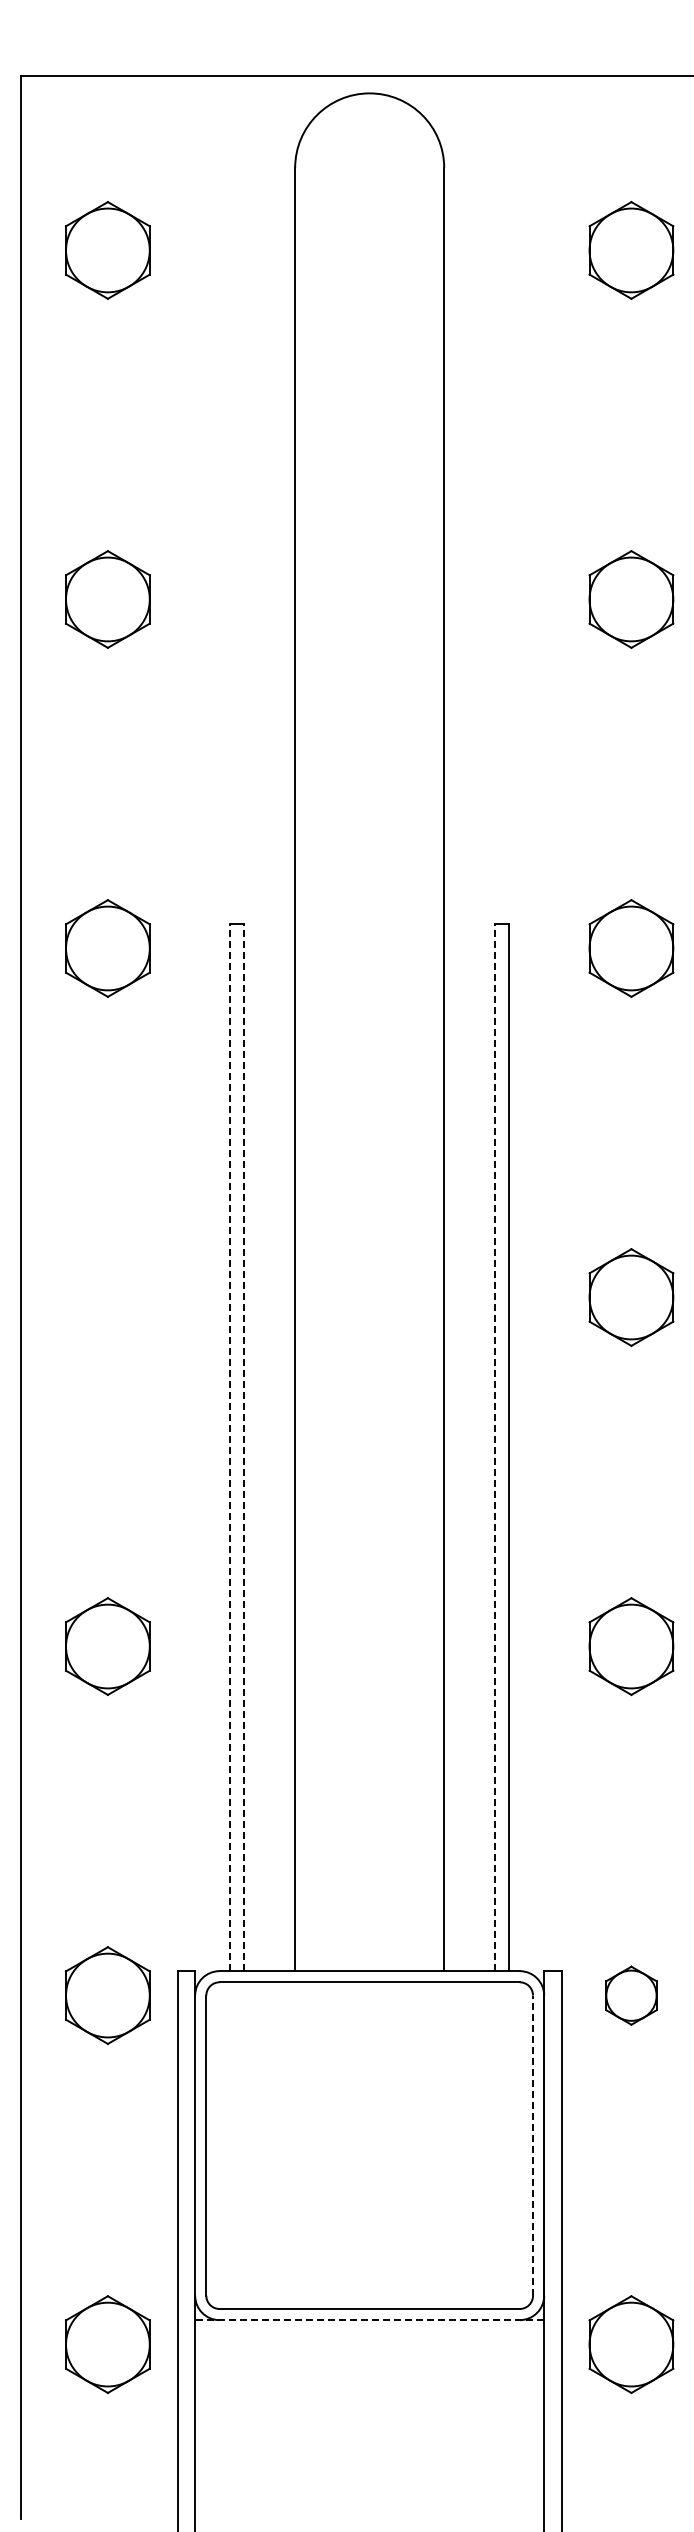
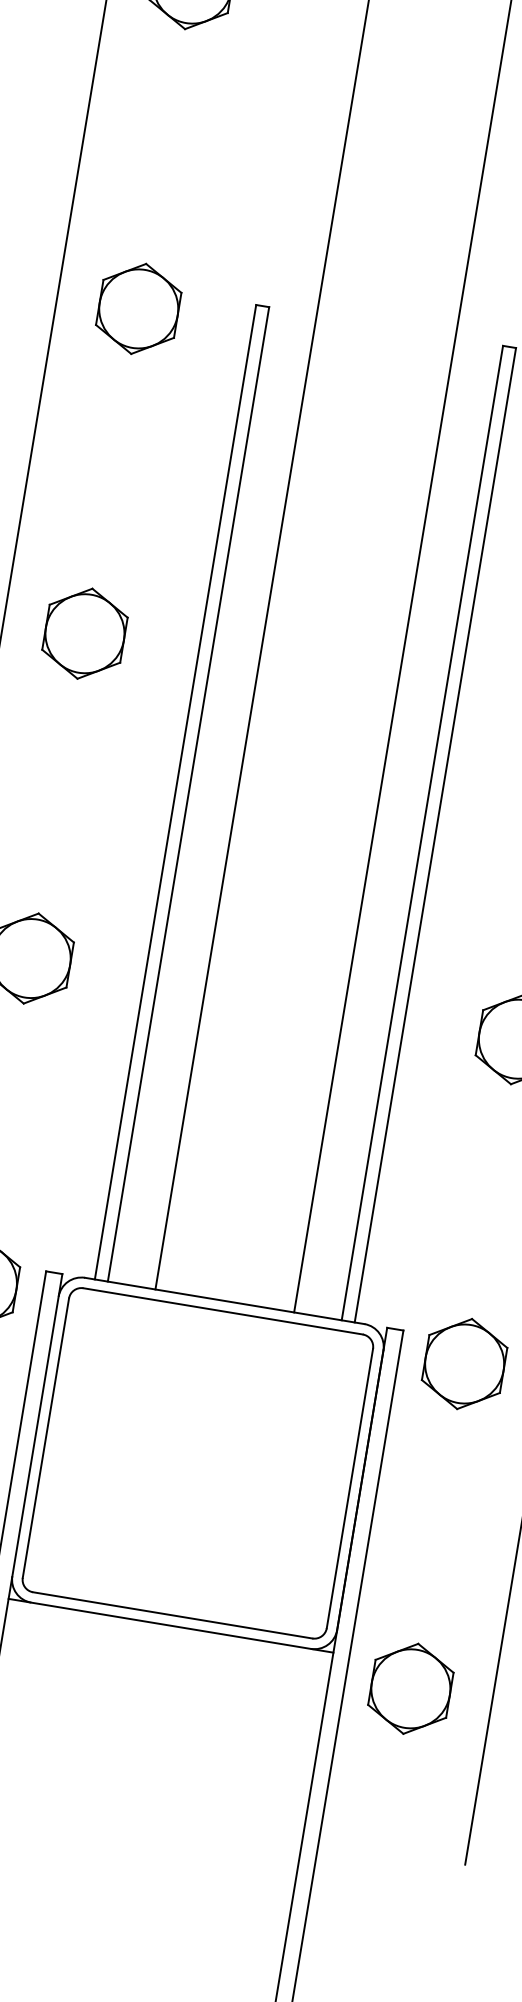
part: (107, 1297) -> (84, 633), added
line: (230, 1447) -> (175, 792), dashed -> solid
line: (244, 1447) -> (188, 794), dashed -> solid
line: (495, 1447) -> (422, 833), dashed -> solid
part: (631, 1995) -> (464, 1363), size x1.67
line: (533, 2145) -> (350, 1488), dashed -> solid
line: (369, 2320) -> (170, 1626), dashed -> solid

